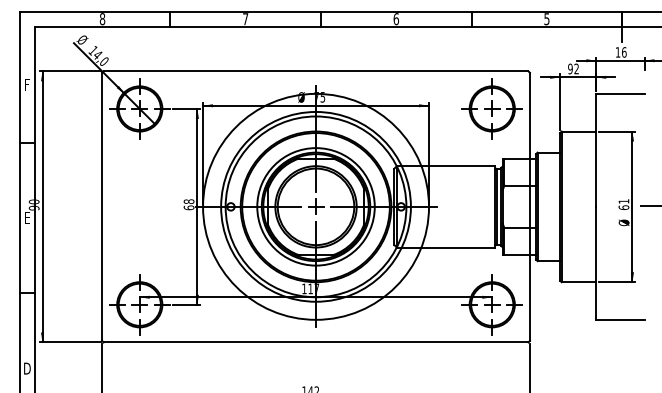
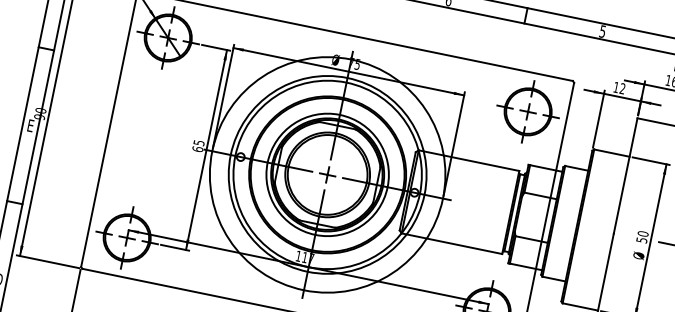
text: (570, 68) -> (616, 86), 92 -> 12
text: (188, 201) -> (198, 142), 68 -> 65
text: (623, 204) -> (642, 236), 61 -> 50

